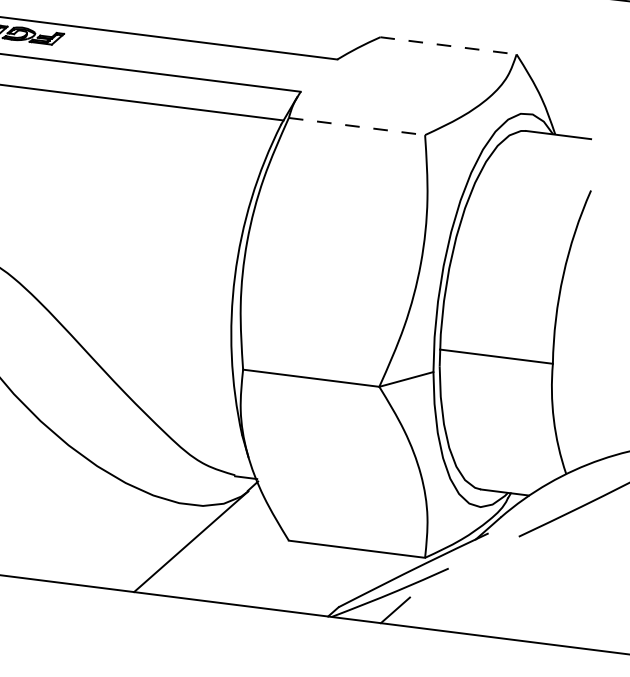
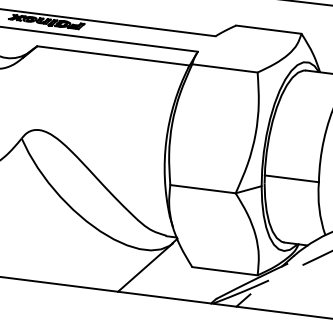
line: (447, 45) -> (268, 29), dashed -> solid
line: (356, 126) -> (224, 68), dashed -> solid

